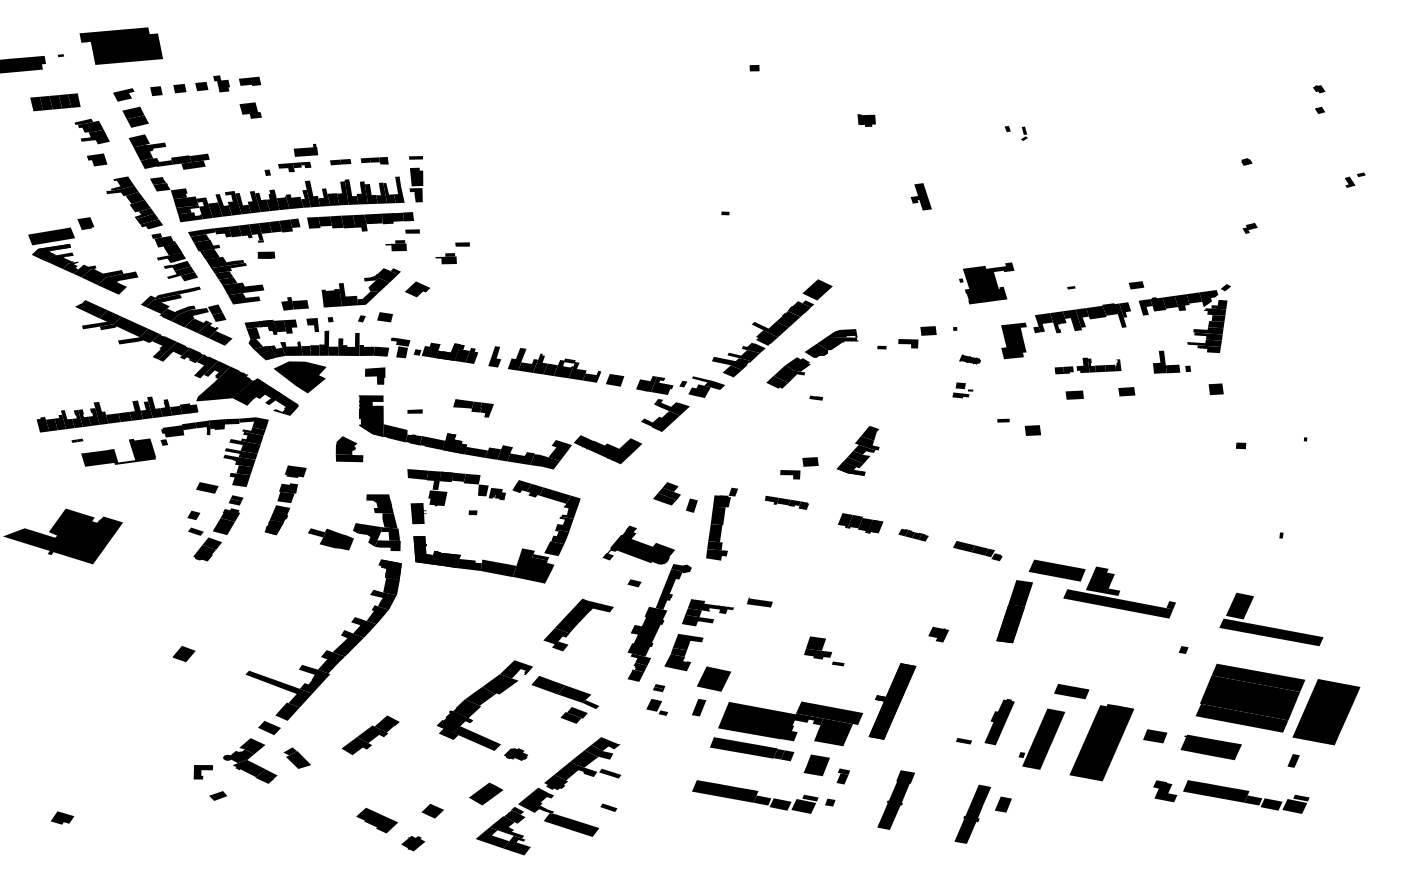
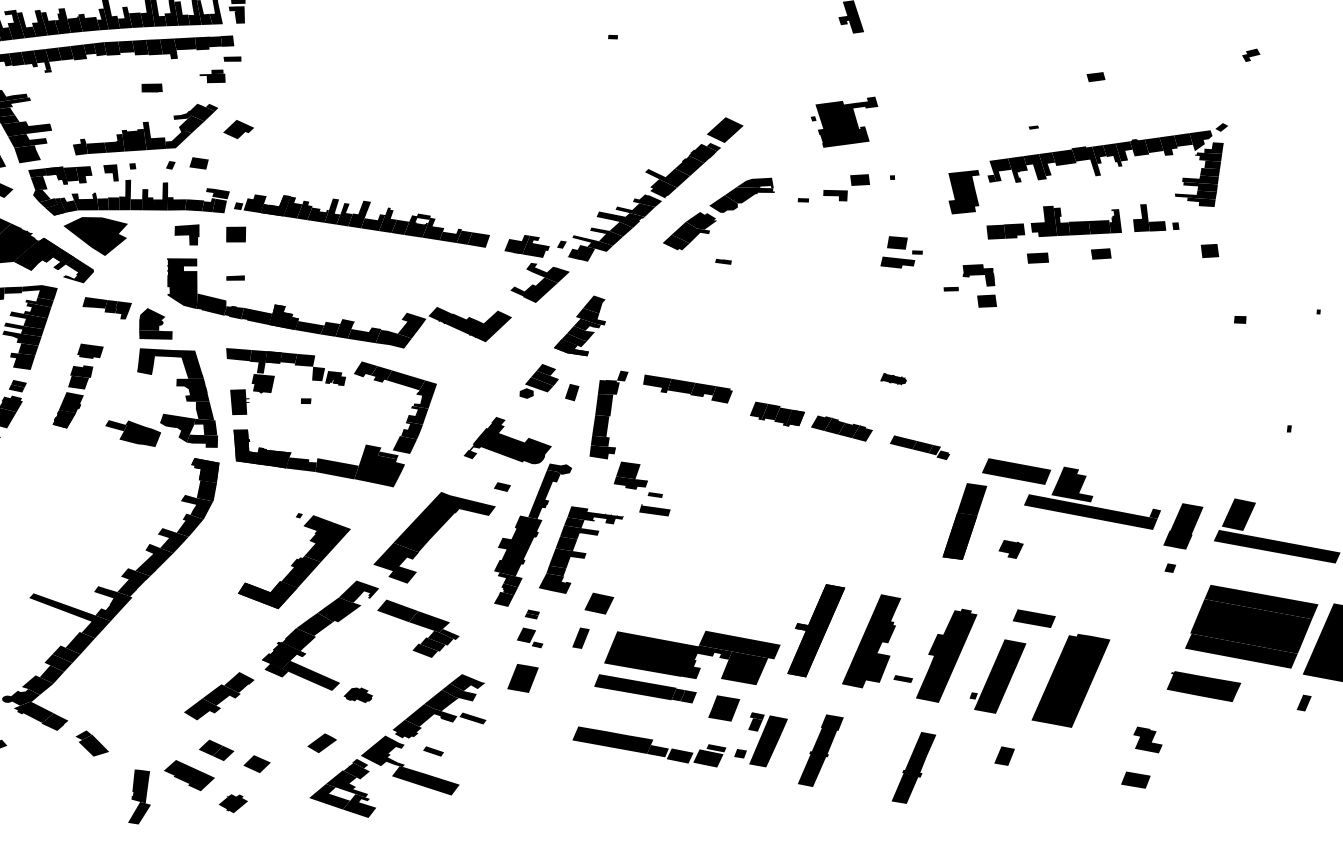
fill: (303, 223) -> (99, 49), added
part: (452, 253) -> (281, 85), removed
part: (266, 254) -> (152, 87), moved
part: (986, 283) -> (844, 122), moved
part: (1136, 285) -> (1096, 77), moved
fill: (315, 300) -> (114, 143), added
fill: (244, 309) -> (28, 153), added
fill: (1136, 310) -> (1113, 155), added
fill: (392, 351) -> (208, 205), added
fill: (482, 359) -> (317, 214), added
fill: (504, 359) -> (344, 214), added
part: (969, 359) -> (892, 378), moved
part: (1087, 365) -> (1053, 222), size x1.67
part: (415, 375) -> (236, 234), added
fill: (719, 377) -> (605, 236), added
fill: (602, 378) -> (463, 237), added
part: (962, 390) -> (901, 252), size x1.67
part: (473, 408) -> (107, 308), moved
fill: (1025, 409) -> (978, 275), added
part: (858, 450) -> (580, 325), moved
part: (799, 468) -> (703, 347), removed
fill: (361, 481) -> (170, 363), added
part: (786, 502) -> (687, 388), size x1.67
fill: (654, 506) -> (526, 393), added
part: (913, 534) -> (841, 427), size x1.67
part: (1194, 615) -> (1183, 526), added
part: (578, 624) -> (434, 537), size x1.43
fill: (687, 630) -> (566, 544), added
part: (938, 634) -> (1010, 549), moved
part: (463, 643) -> (294, 560), added
part: (824, 651) -> (638, 479), moved
part: (714, 679) -> (599, 604), size x0.71
fill: (583, 707) -> (440, 638), added
part: (937, 709) -> (870, 640), added
fill: (275, 720) -> (65, 653), added
part: (999, 721) -> (946, 655), size x1.67
part: (370, 734) -> (219, 695), moved
fill: (264, 736) -> (52, 673), added
part: (1155, 736) -> (1136, 780), moved
part: (651, 740) -> (523, 678), added
part: (296, 757) -> (91, 742), moved
fill: (853, 792) -> (768, 741), added
part: (486, 793) -> (322, 742), size x0.71
part: (1246, 796) -> (1246, 746), removed
part: (399, 799) -> (216, 749), added
part: (1003, 804) -> (1004, 756), moved
part: (608, 807) -> (433, 751), moved
part: (336, 837) -> (140, 796), added

